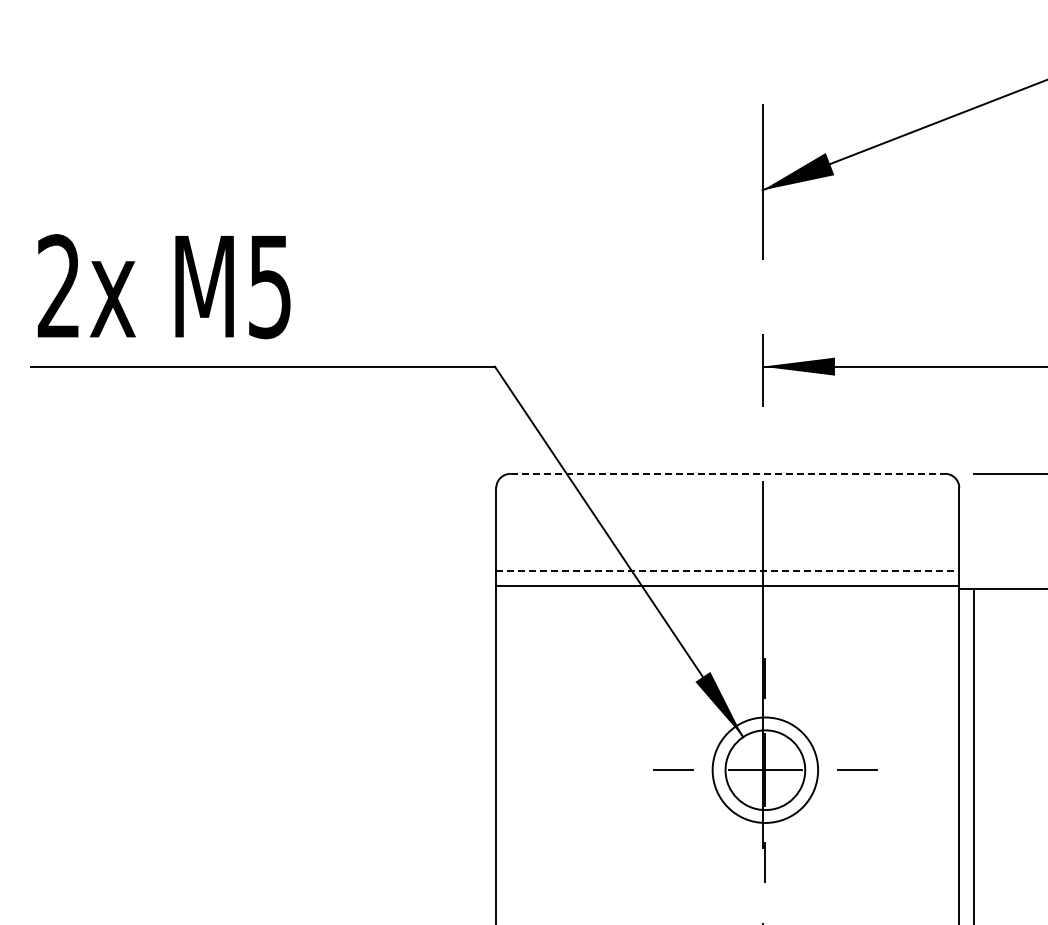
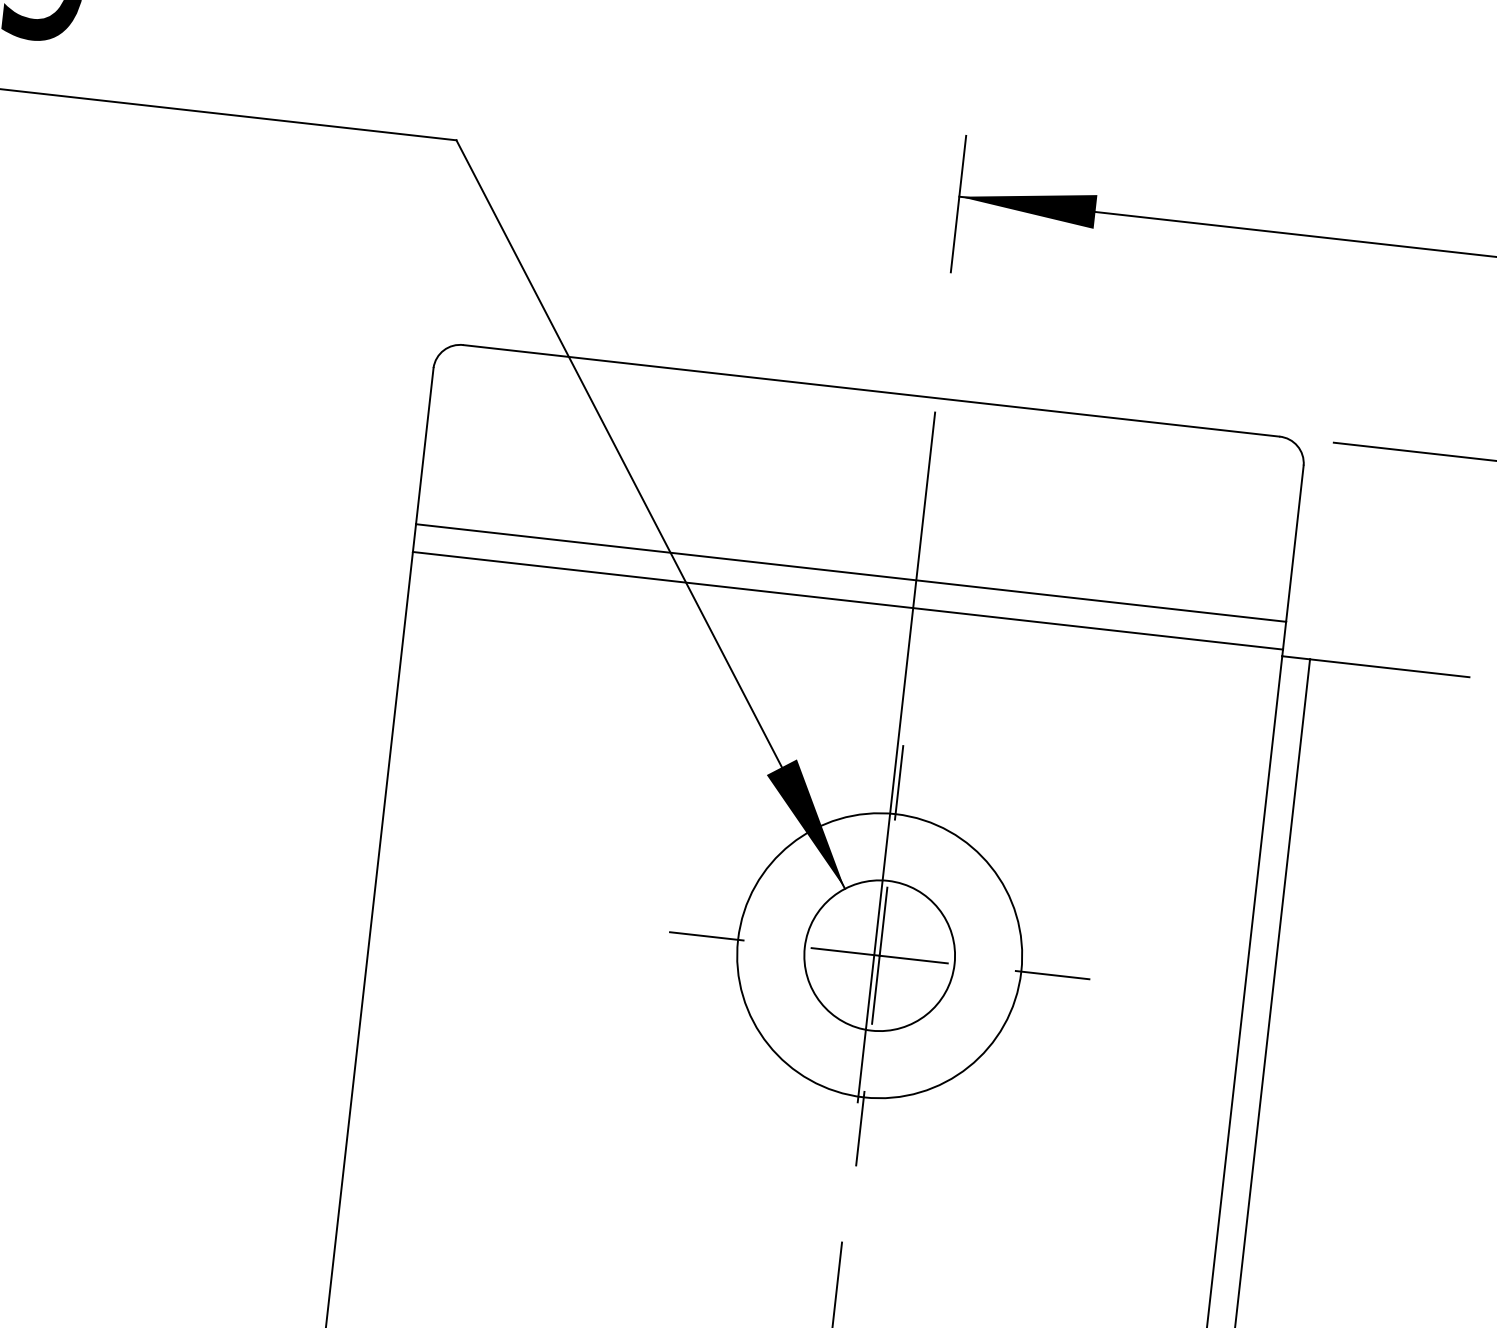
line: (728, 473) -> (872, 390), dashed -> solid
line: (728, 570) -> (852, 572), dashed -> solid
circle: (765, 769) -> (880, 954), size x1.43

